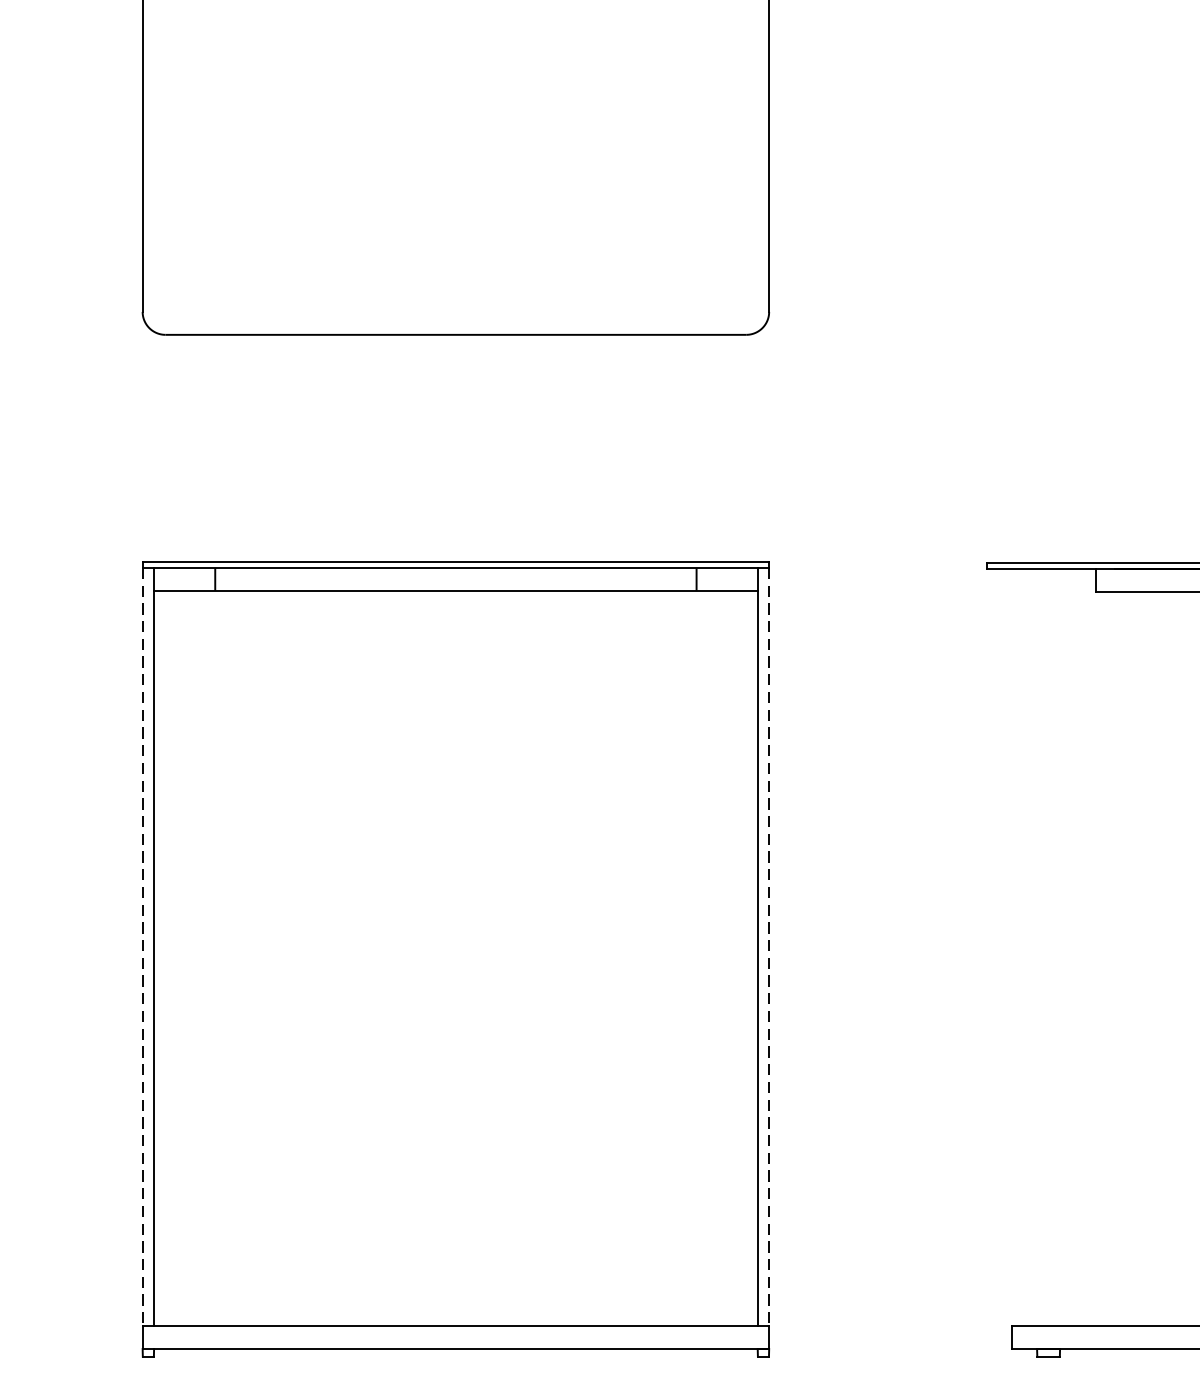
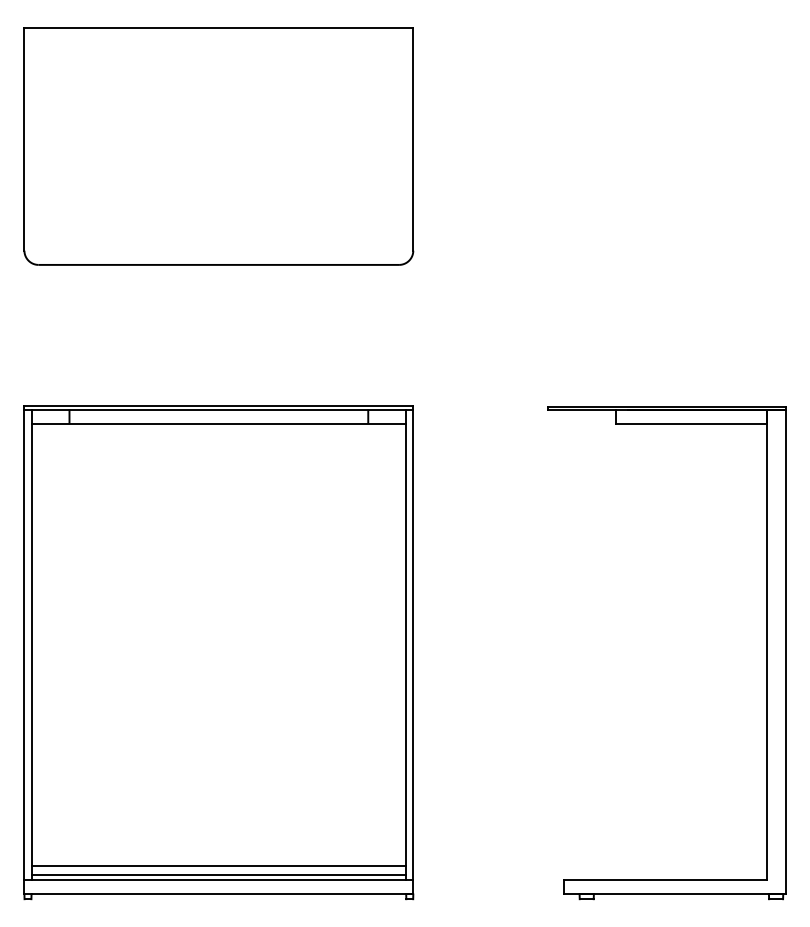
line: (142, 948) -> (24, 645), dashed -> solid
line: (769, 948) -> (413, 645), dashed -> solid
line: (455, 1302) -> (218, 865), added
line: (455, 1318) -> (218, 875), added

